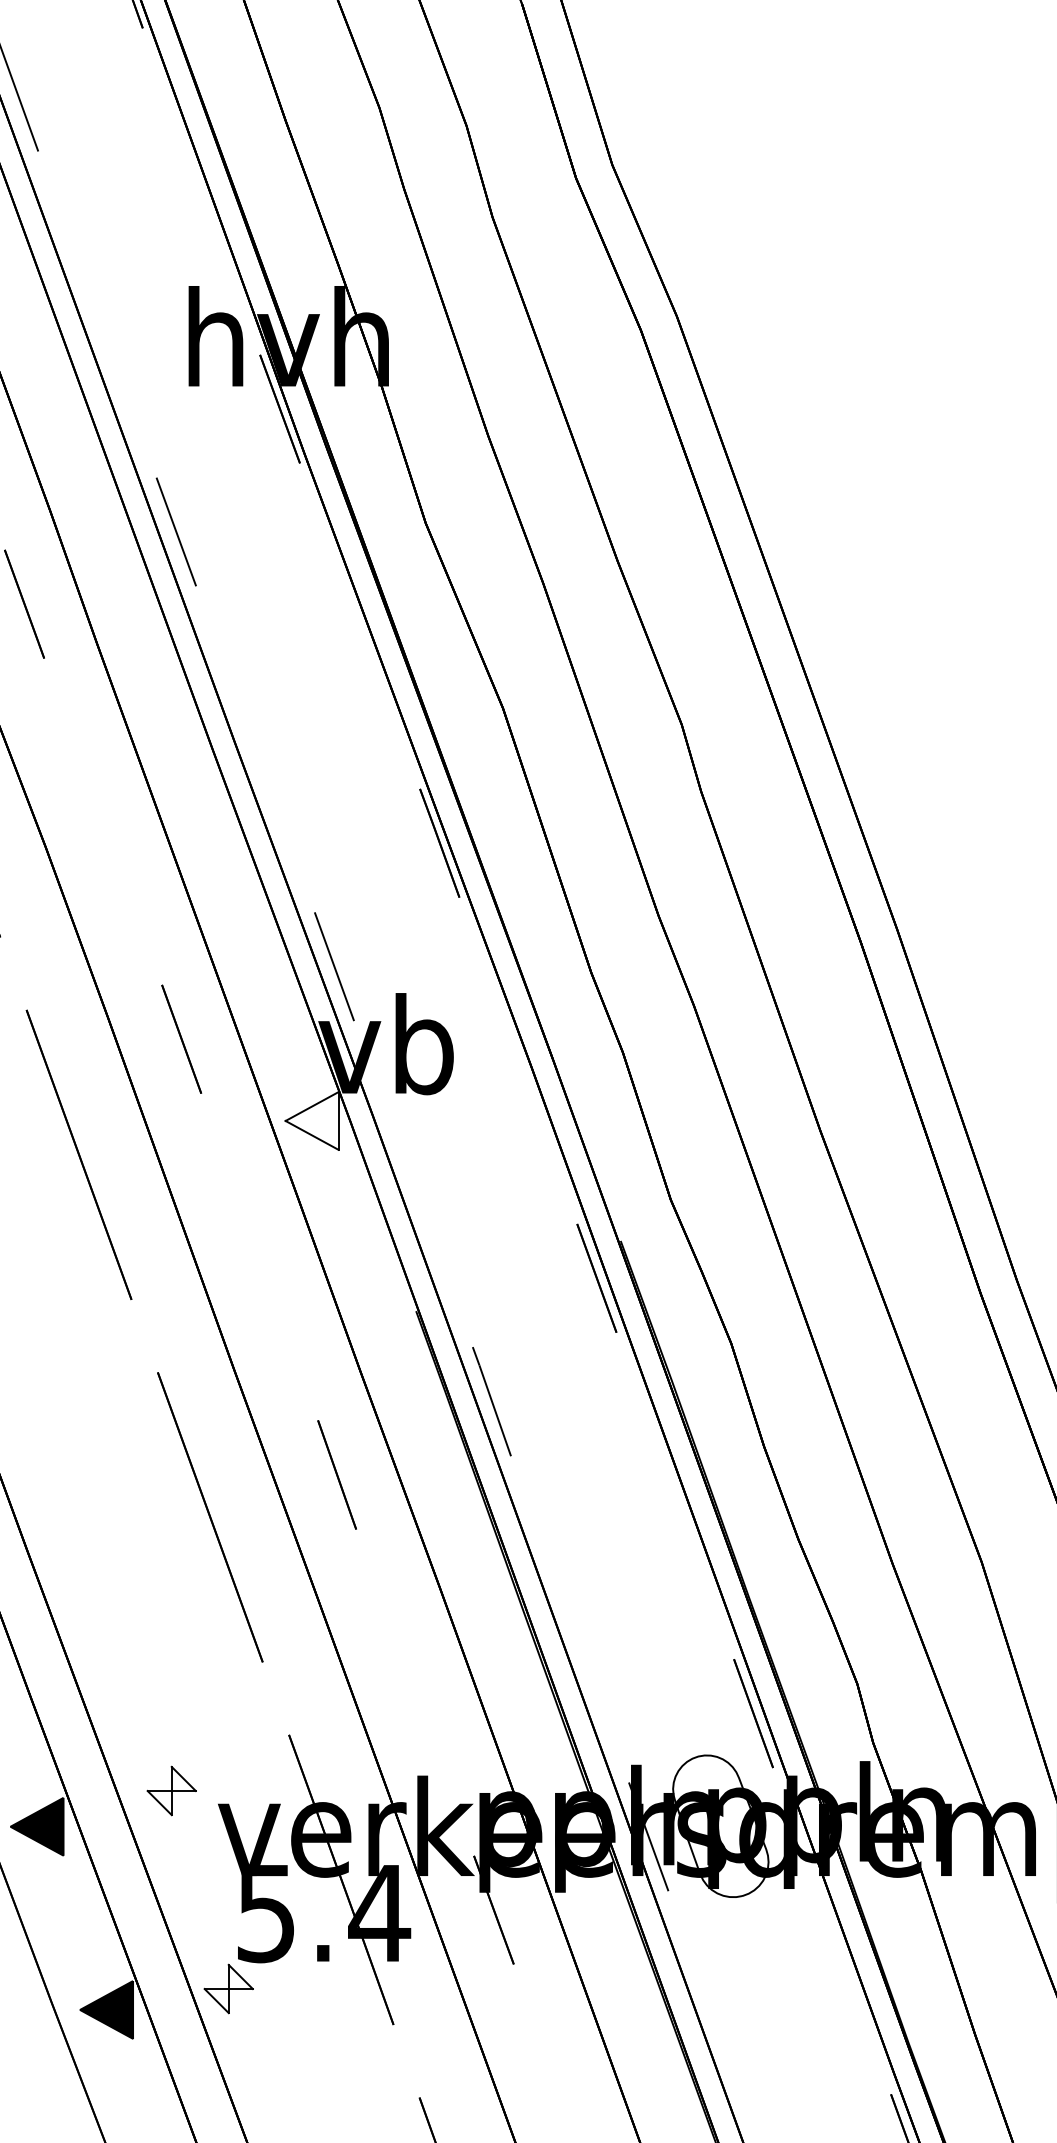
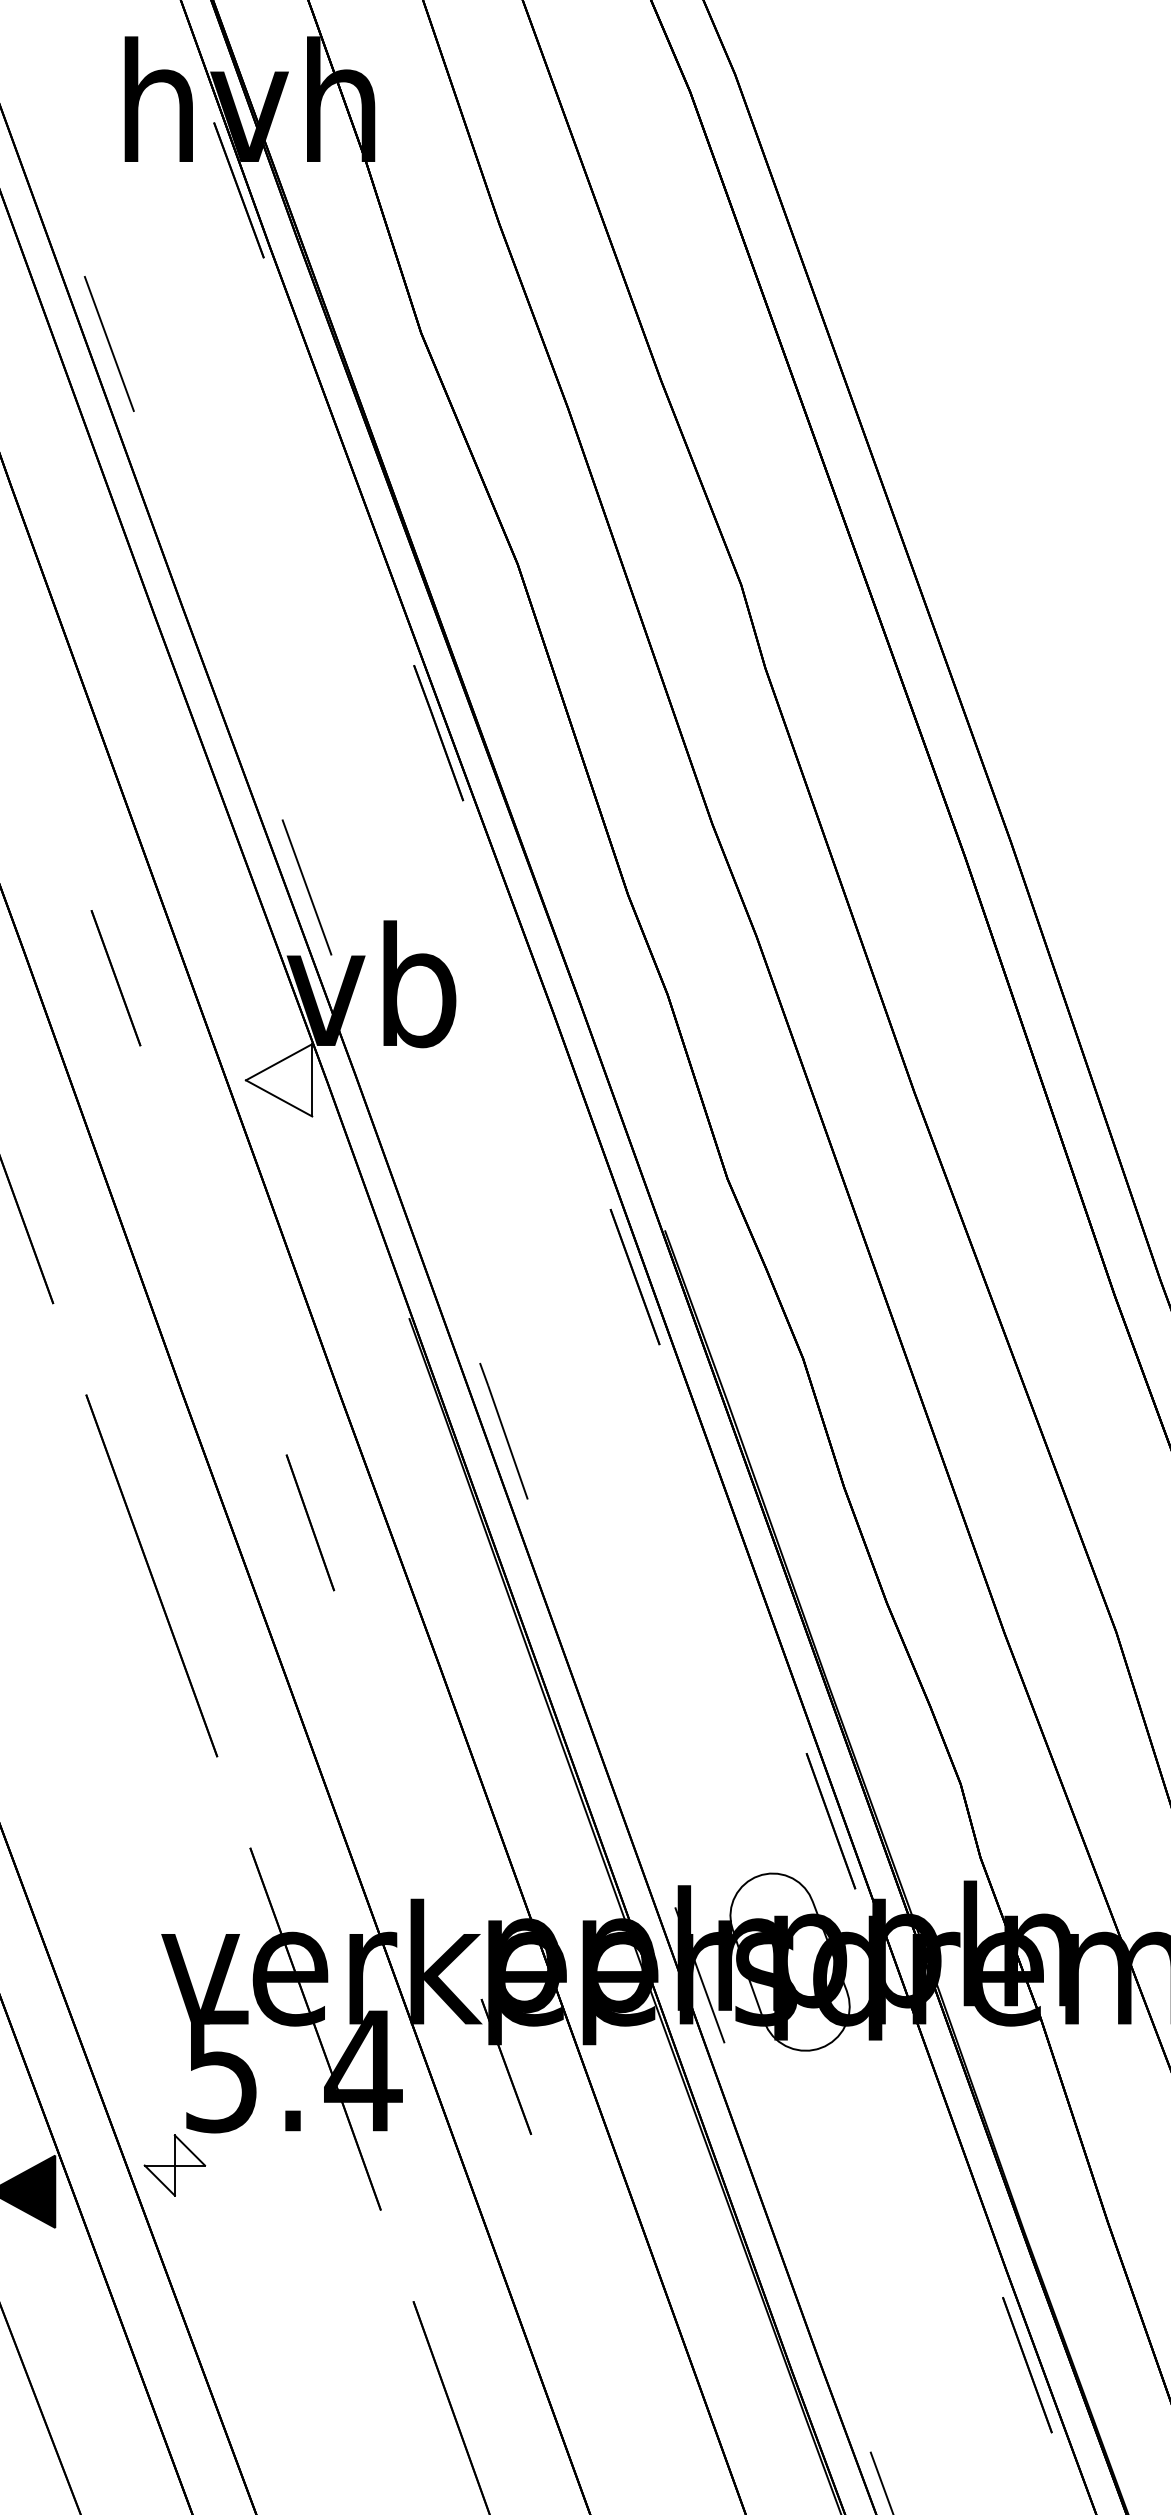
part: (171, 1790) -> (103, 1917), removed

